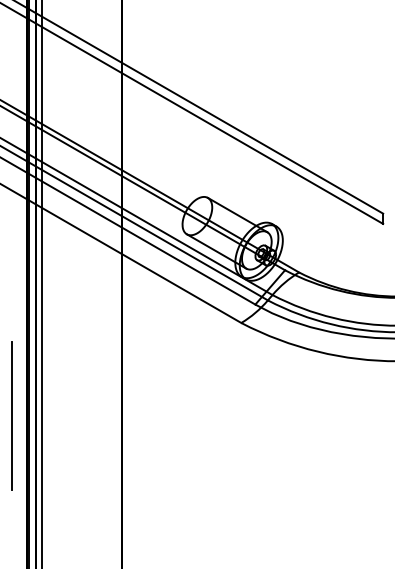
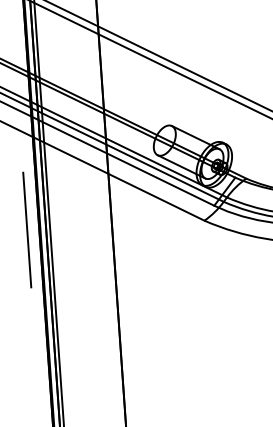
line: (11, 415) -> (26, 229), moved

